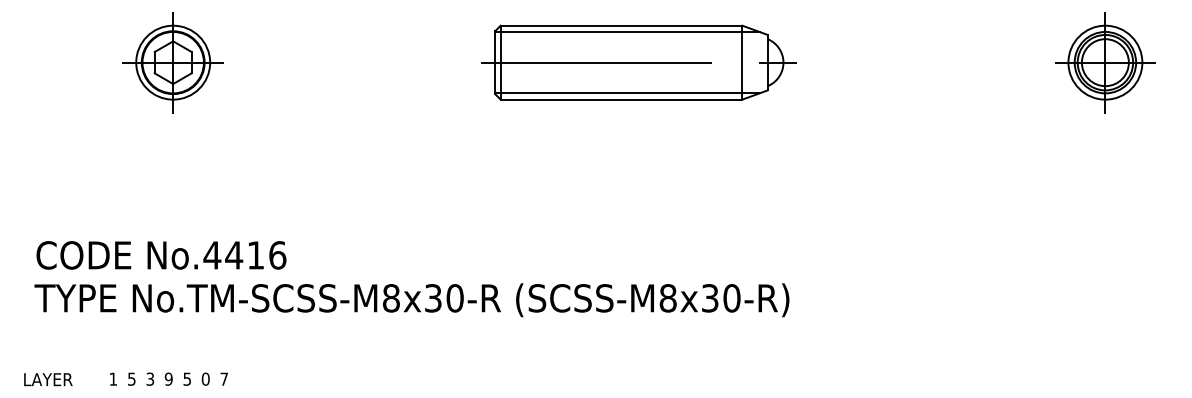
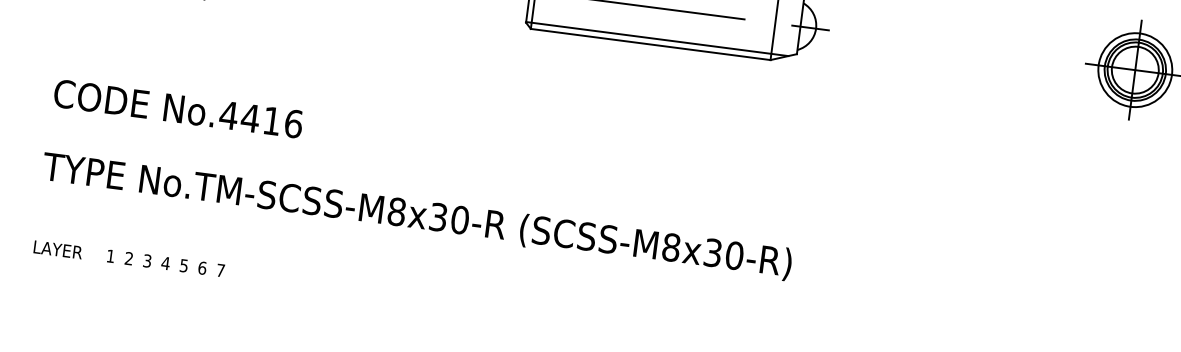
text: (161, 255) -> (178, 109), moved
text: (131, 378) -> (128, 257), 5 -> 2
text: (168, 378) -> (165, 262), 9 -> 4
text: (205, 378) -> (202, 267), 0 -> 6
text: (48, 379) -> (58, 249), moved

